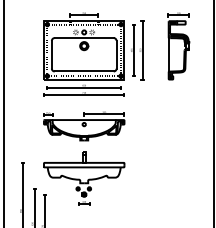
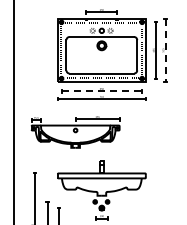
line: (142, 50) -> (165, 50), solid -> dashed
line: (84, 87) -> (102, 91), solid -> dashed
part: (84, 126) -> (75, 132), moved

